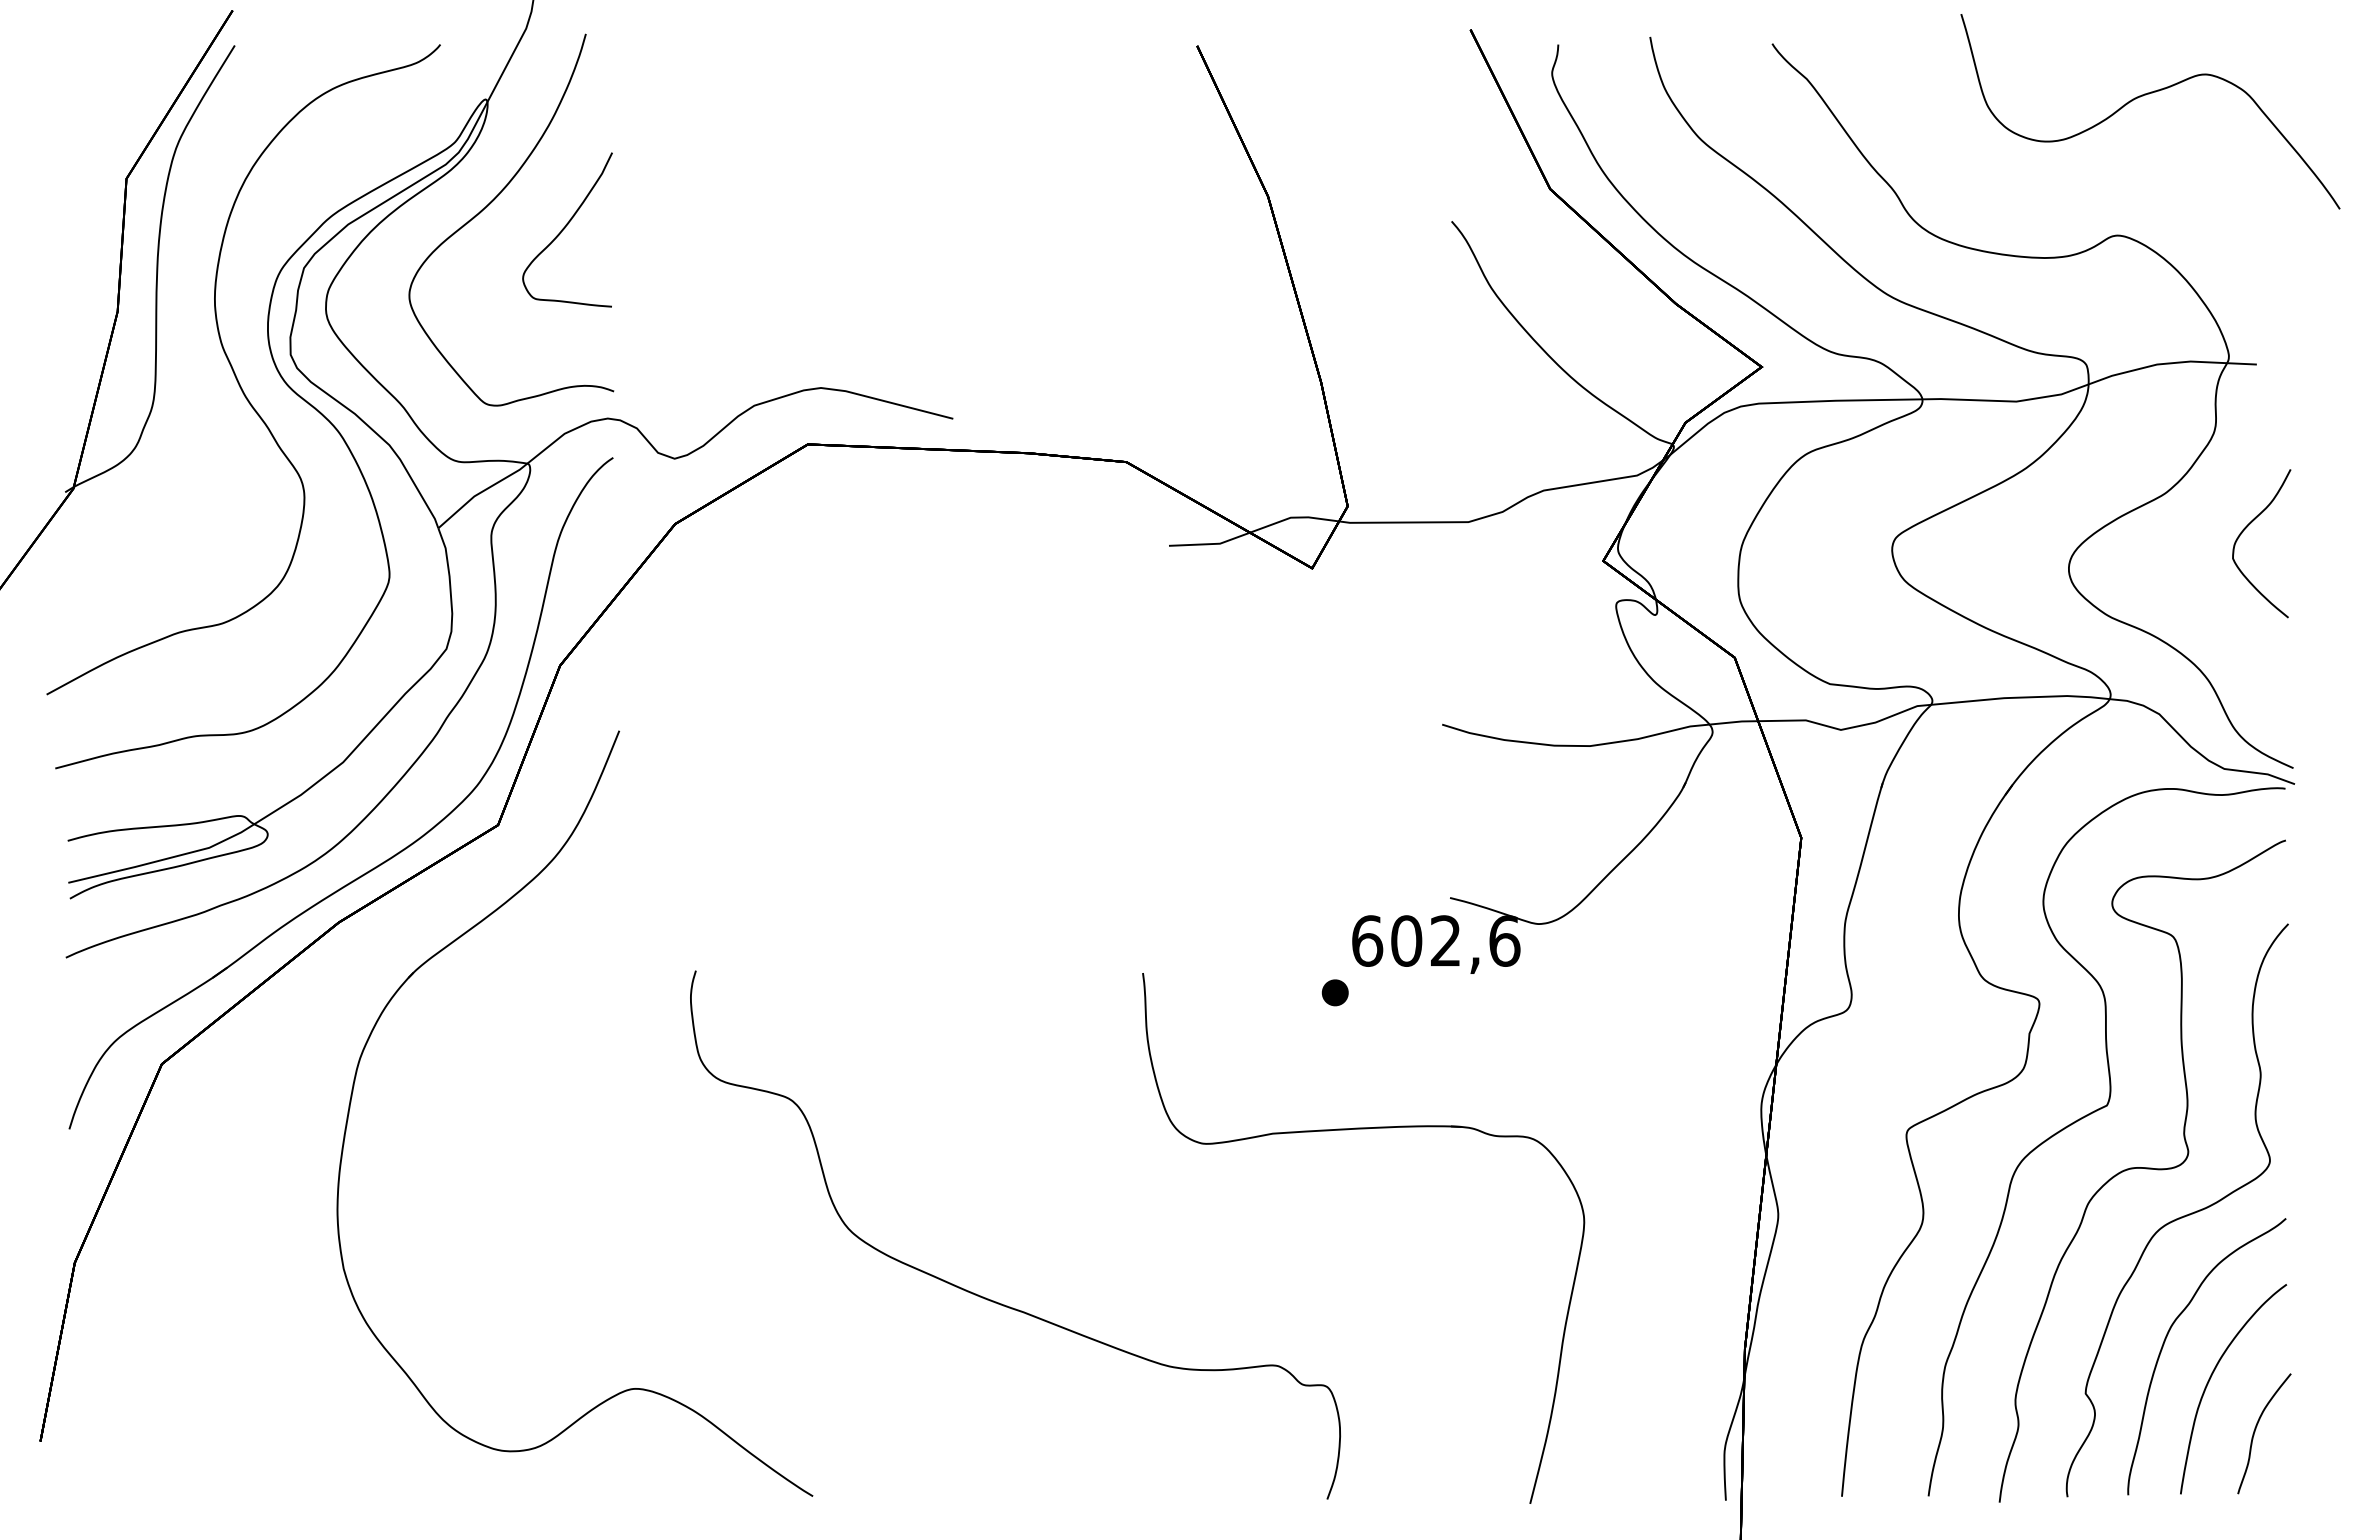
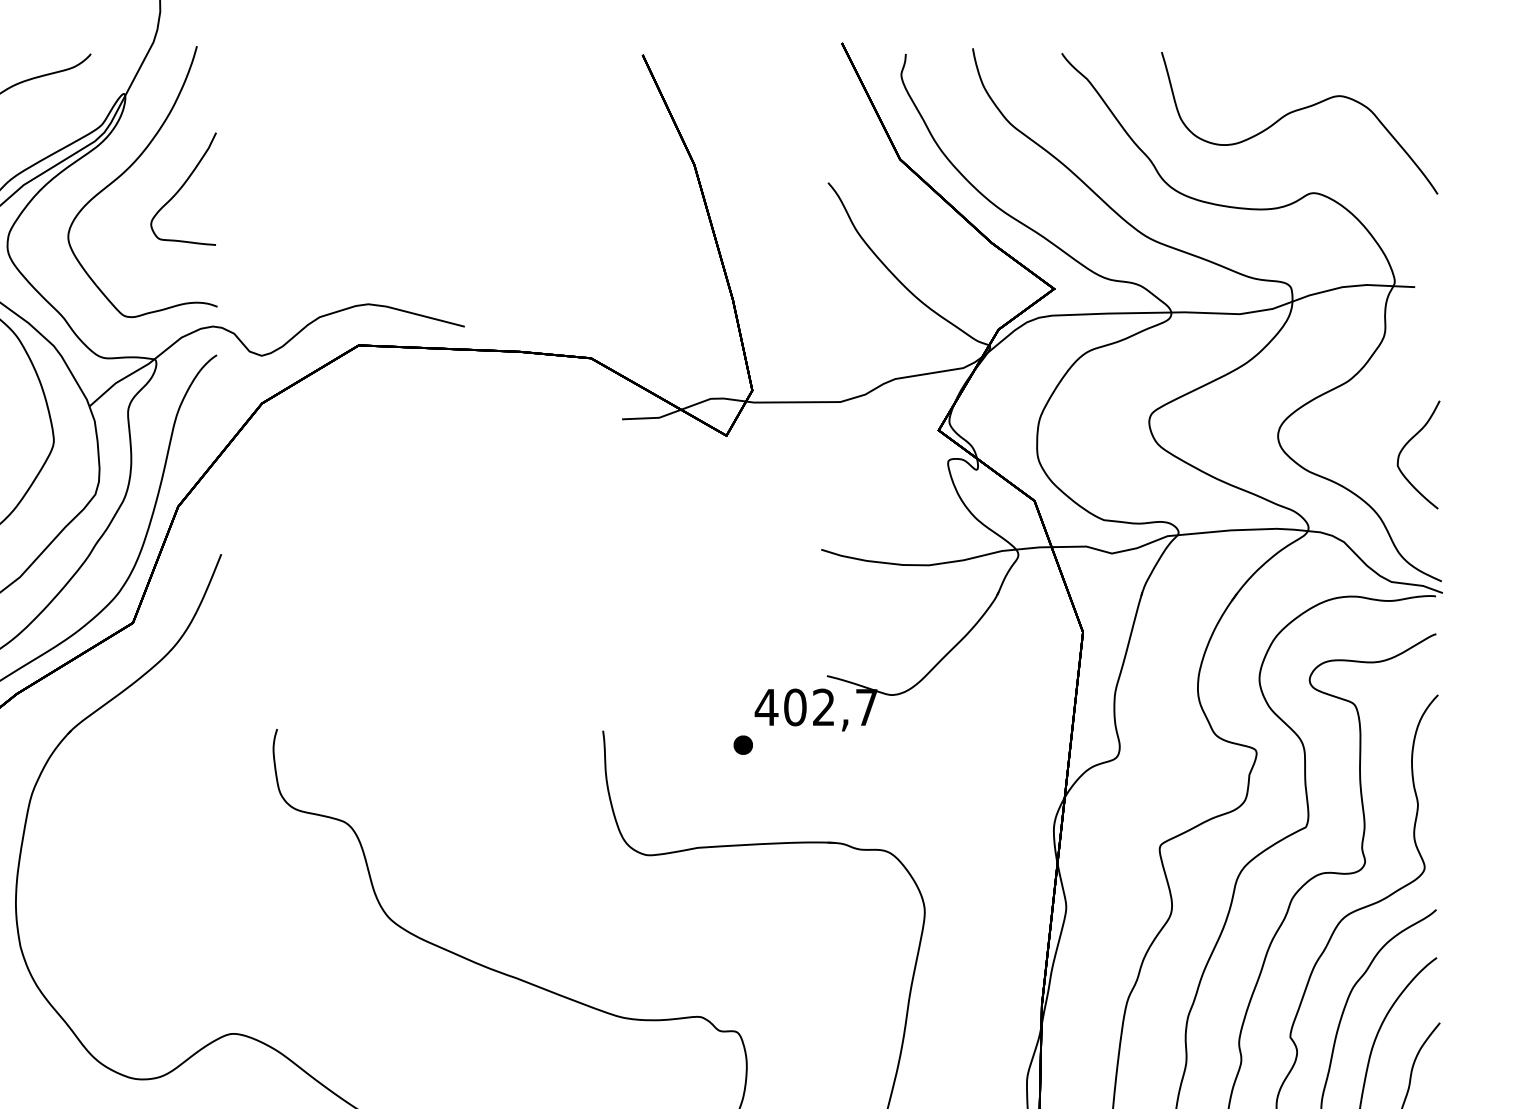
curve: (2143, 96) -> (1294, 112), moved
curve: (2246, 528) -> (1407, 443), moved
text: (1435, 940) -> (816, 707), 602,6 -> 402,7

